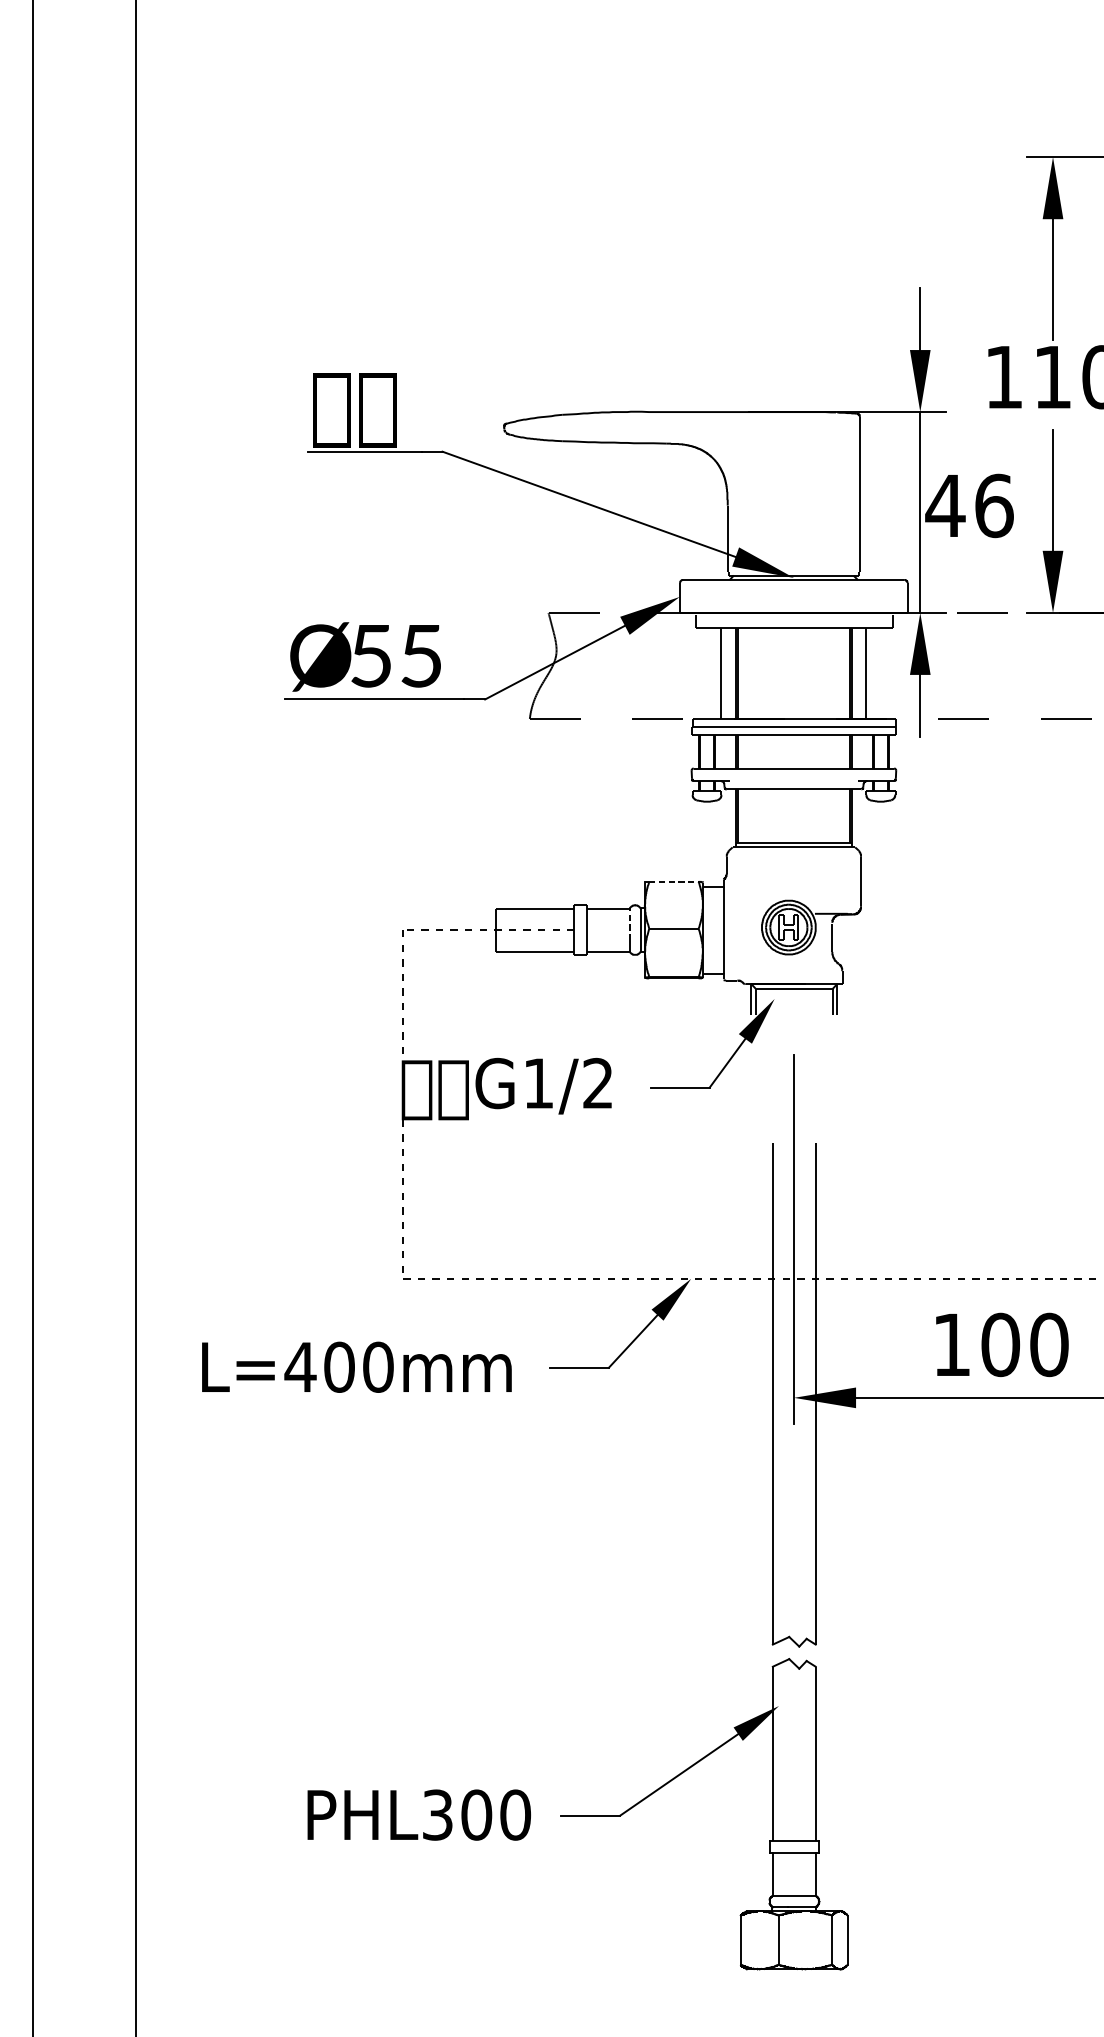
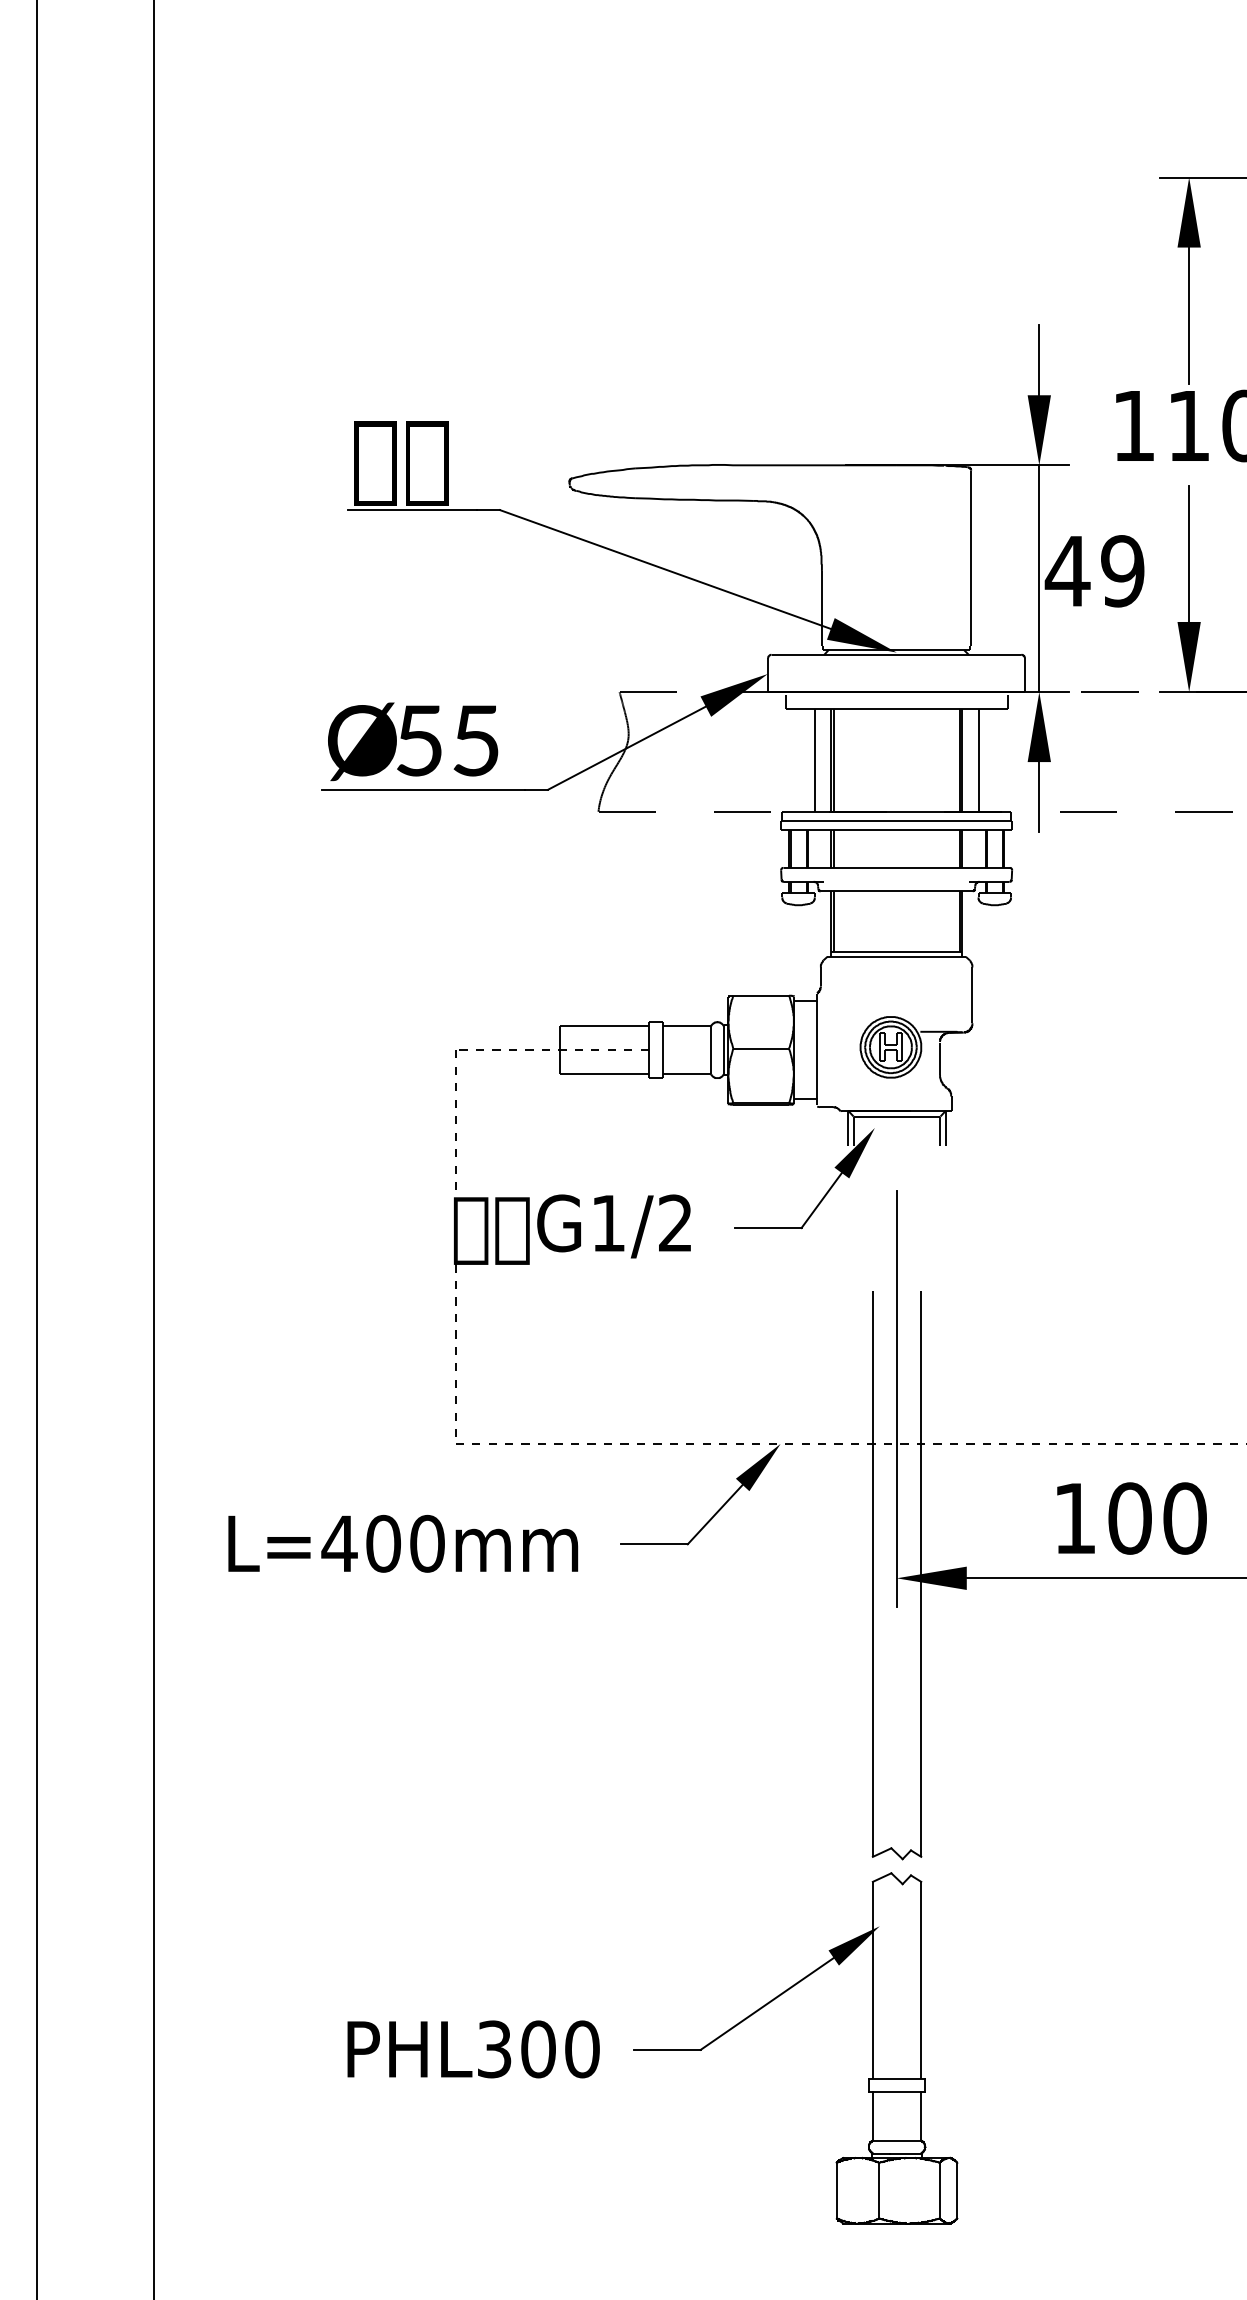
text: (994, 506) -> (1123, 571), 46 -> 49
line: (674, 881) -> (761, 995), dashed -> solid
line: (629, 924) -> (711, 1043), dashed -> solid

